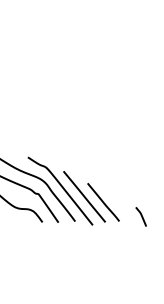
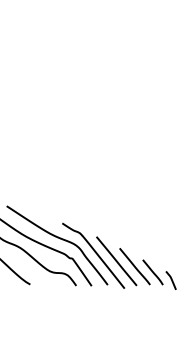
line: (121, 208) -> (152, 272), added

